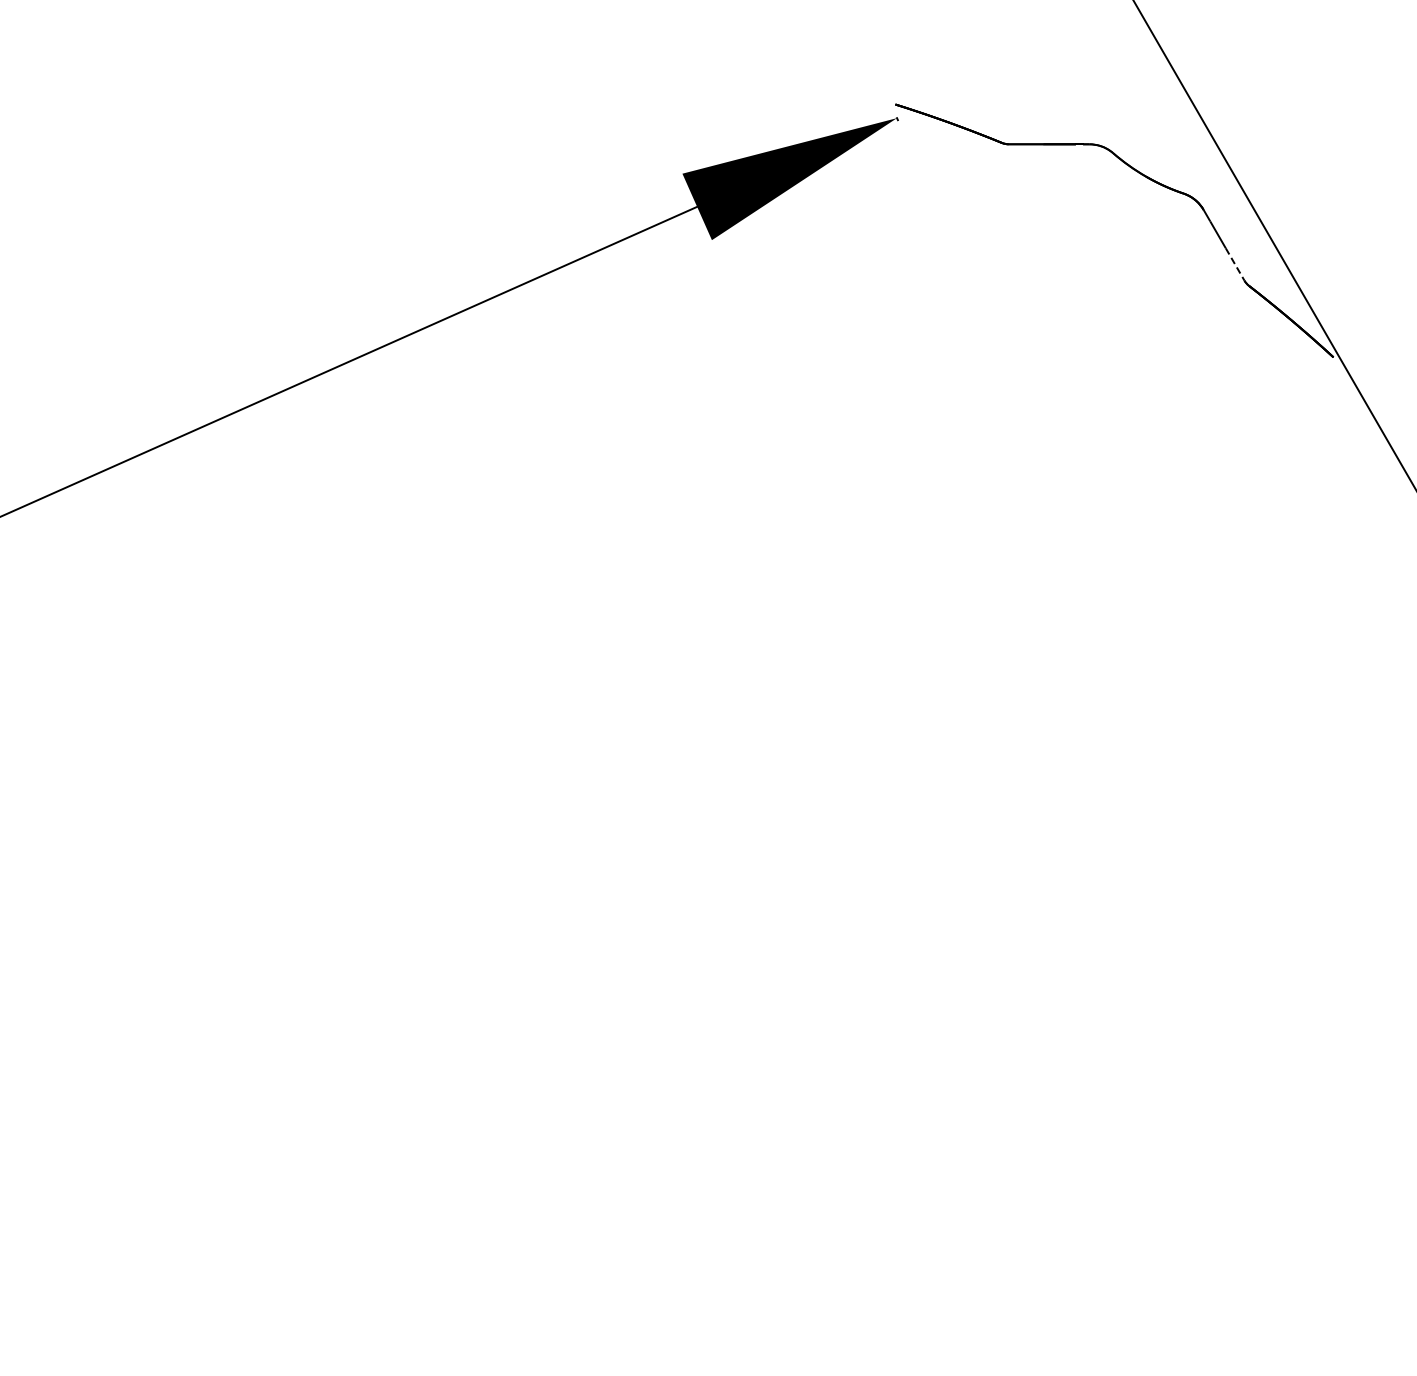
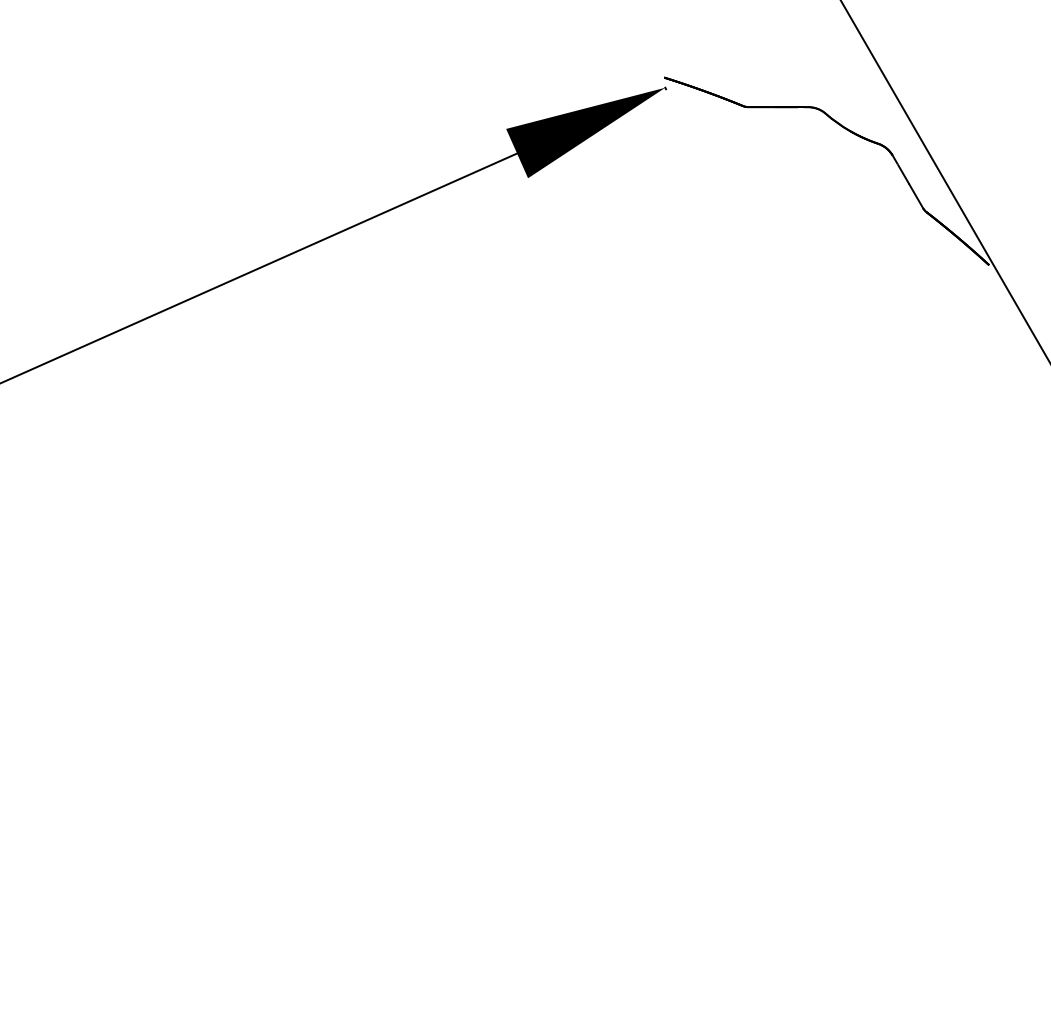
line: (1235, 264) -> (916, 196), dashed -> solid

